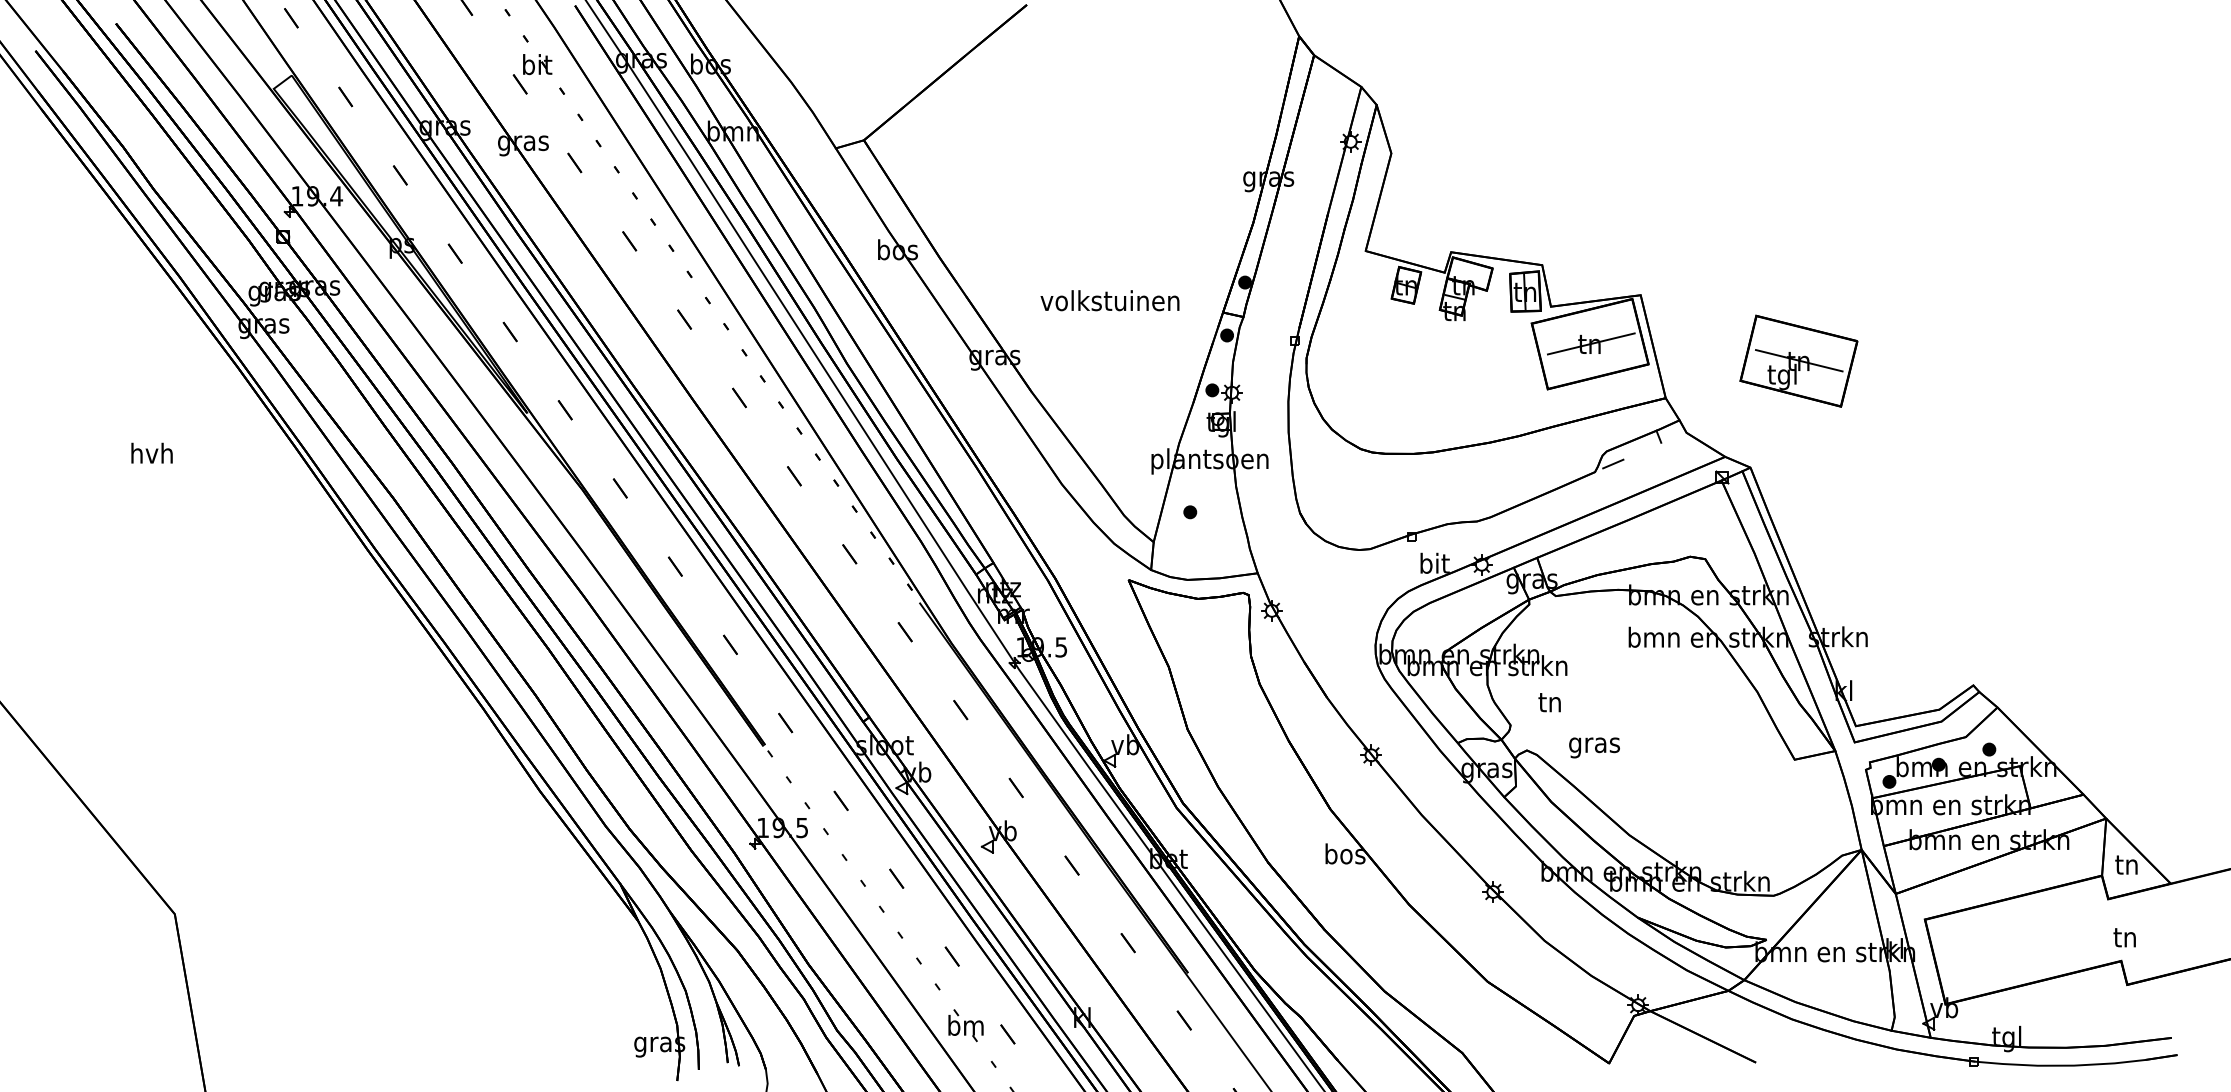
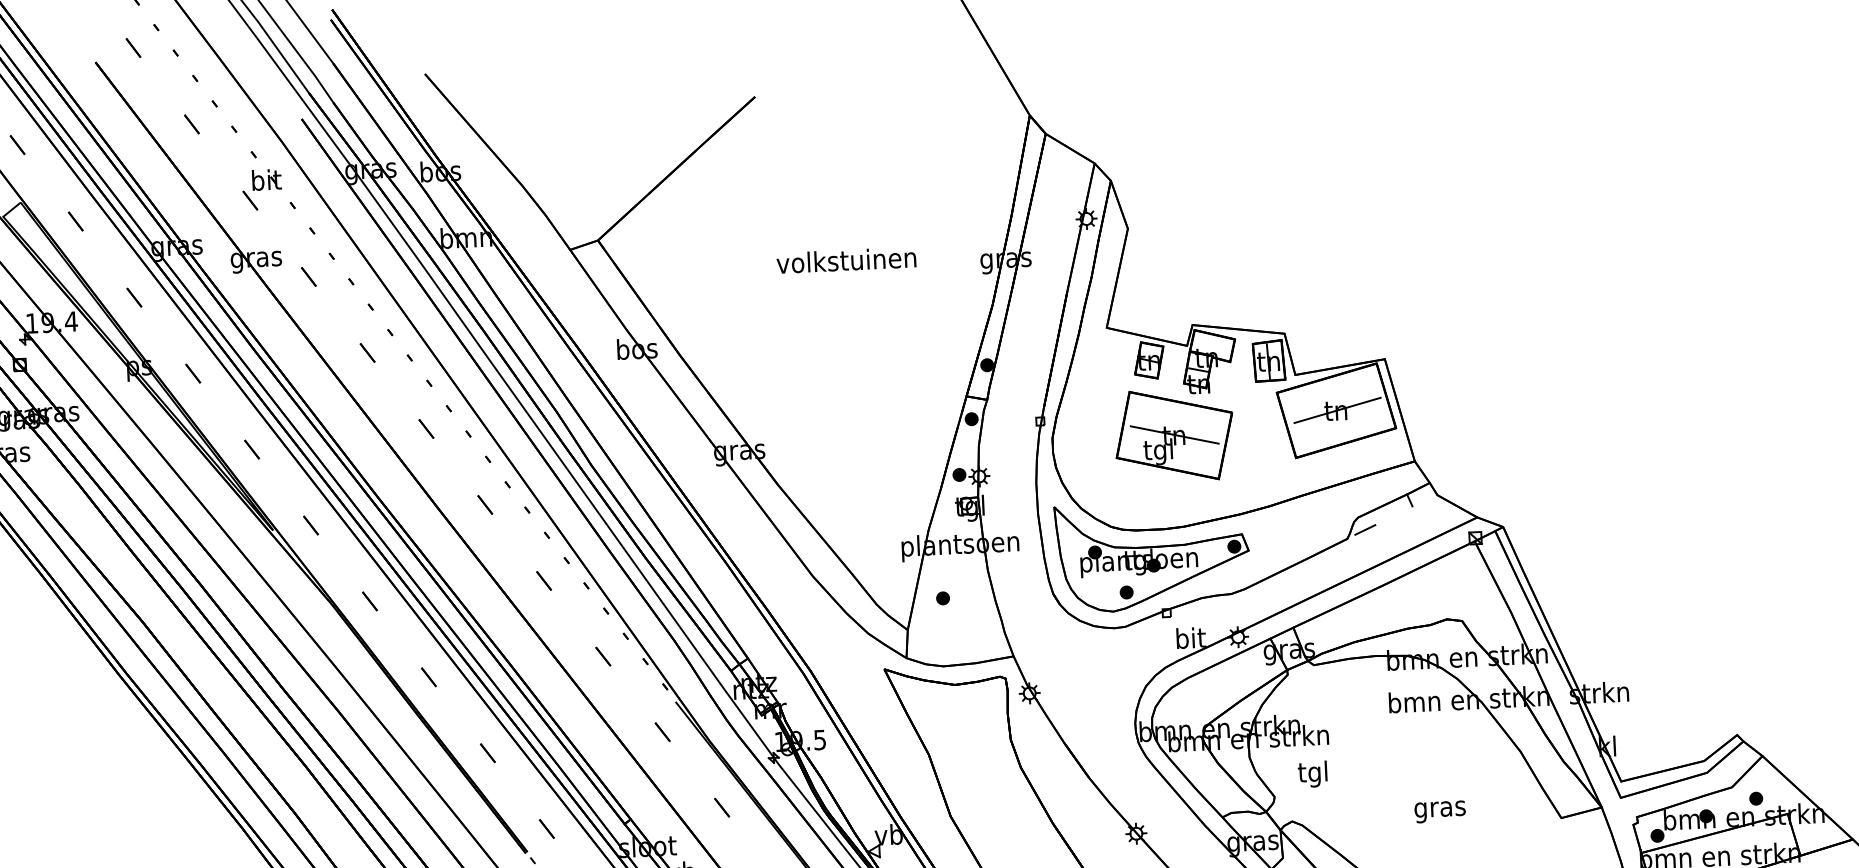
text: (1109, 300) -> (845, 260), moved
part: (1798, 360) -> (1173, 434), moved
part: (1400, 480) -> (1152, 556), added
text: (1549, 704) -> (1312, 774), tn -> tgl
text: (1594, 747) -> (1440, 811), moved

